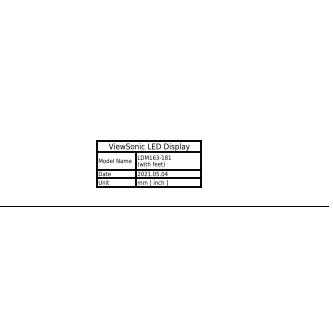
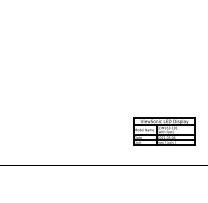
part: (149, 163) -> (164, 131), moved

